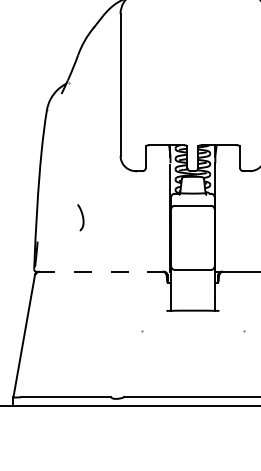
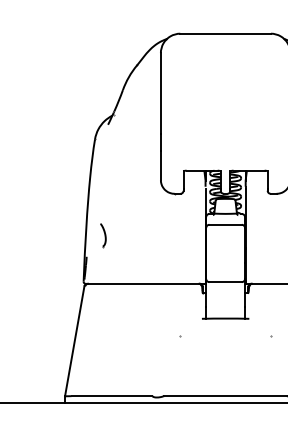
part: (80, 217) -> (103, 235), moved
line: (103, 271) -> (145, 283), dashed -> solid

